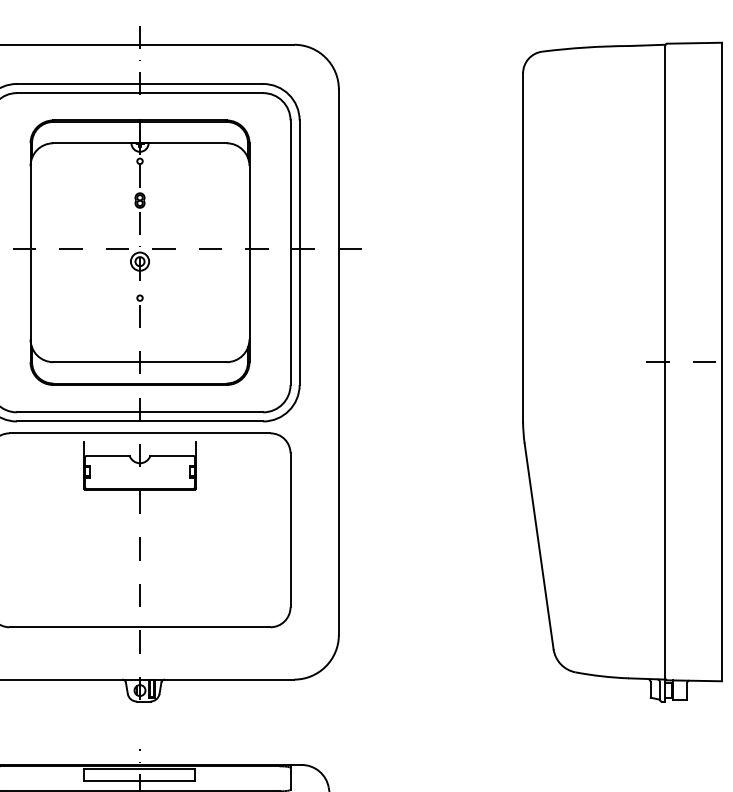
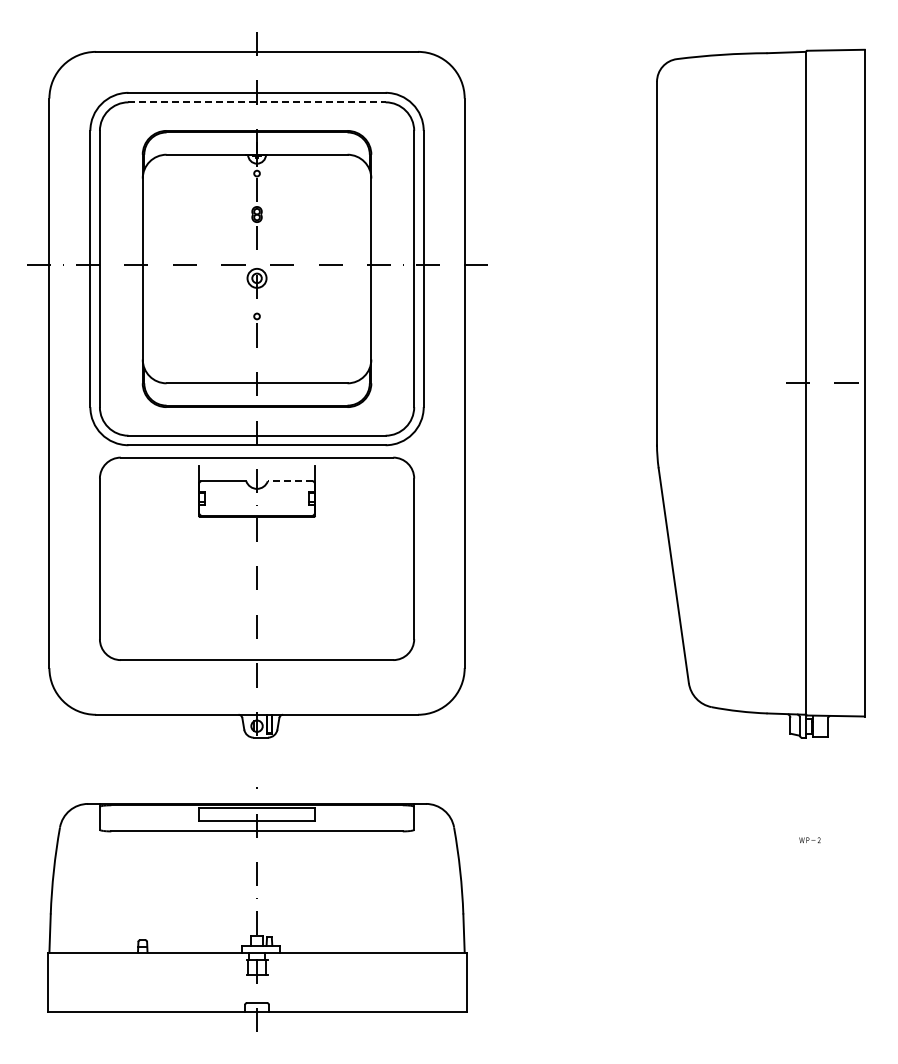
line: (140, 93) -> (257, 102), solid -> dashed
line: (171, 456) -> (289, 481), solid -> dashed

